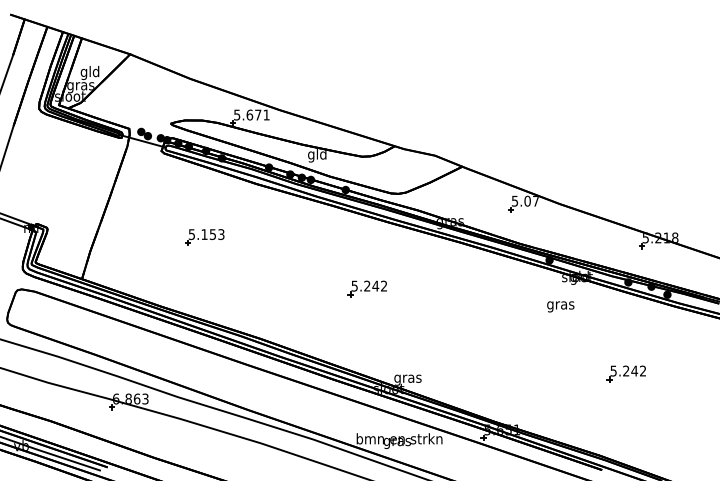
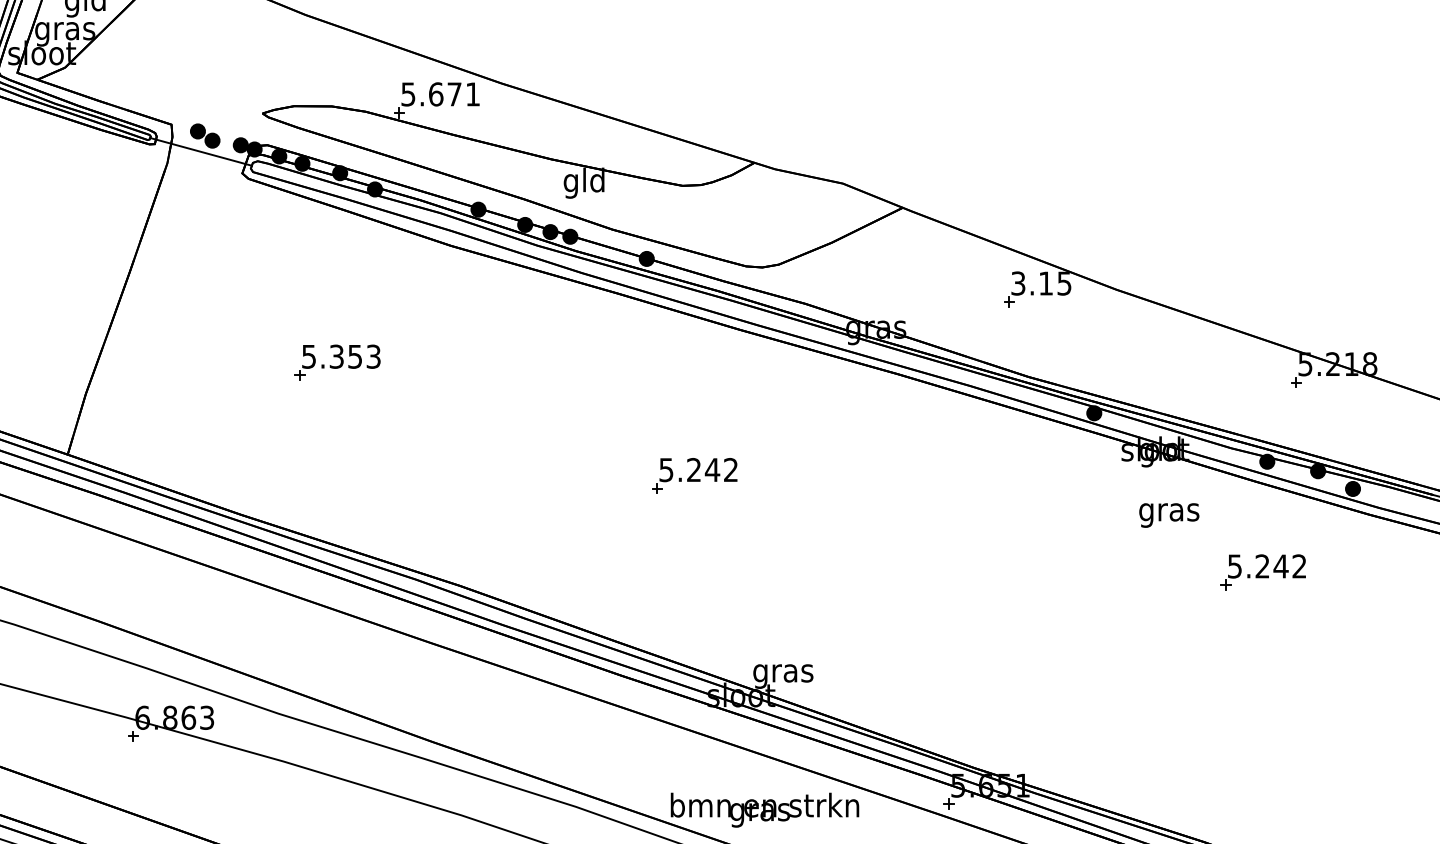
text: (525, 200) -> (1041, 281), 5.07 -> 3.15
text: (204, 234) -> (336, 356), 5.153 -> 5.353
text: (560, 306) -> (1168, 514), moved
part: (625, 373) -> (1260, 571), moved

